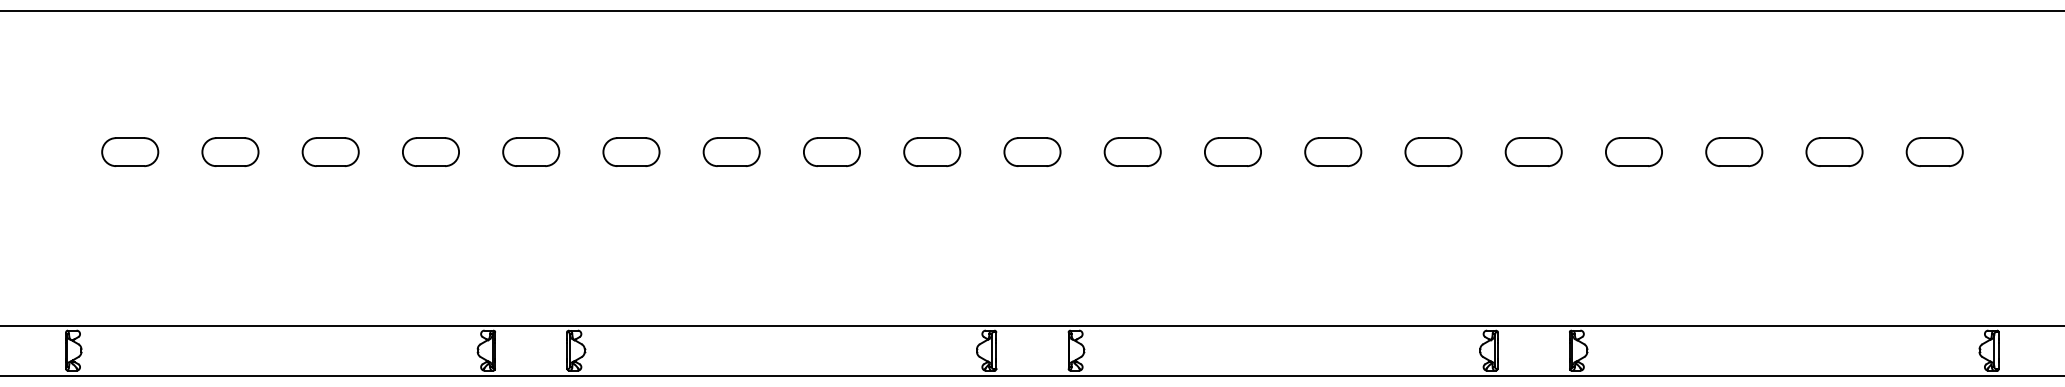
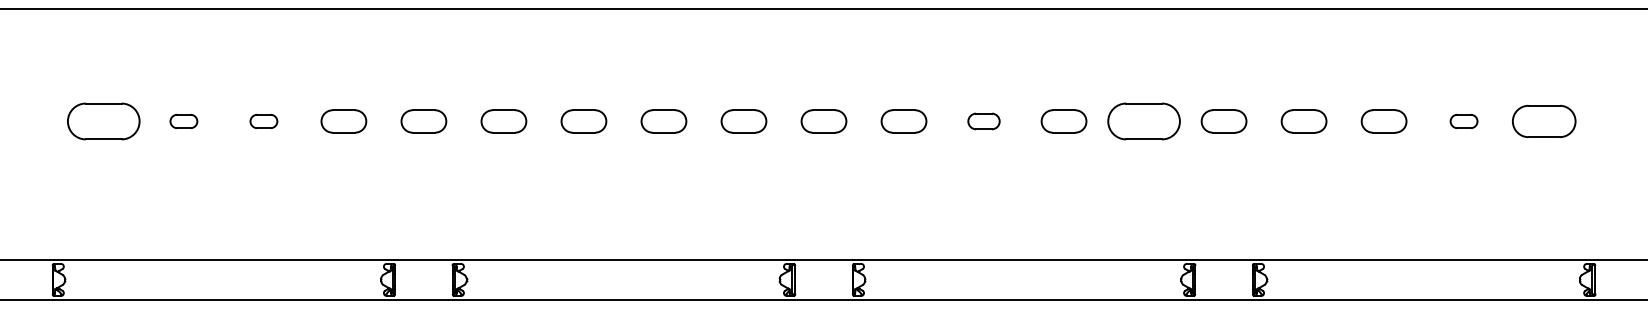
part: (129, 152) -> (103, 121), size x1.6
part: (230, 152) -> (183, 121), size x0.6
part: (330, 152) -> (263, 121), size x0.6
part: (1232, 152) -> (983, 121), size x0.7
part: (1432, 152) -> (1143, 121), size x1.6
part: (1833, 152) -> (1463, 121), size x0.6
part: (1933, 152) -> (1543, 121), size x1.4

